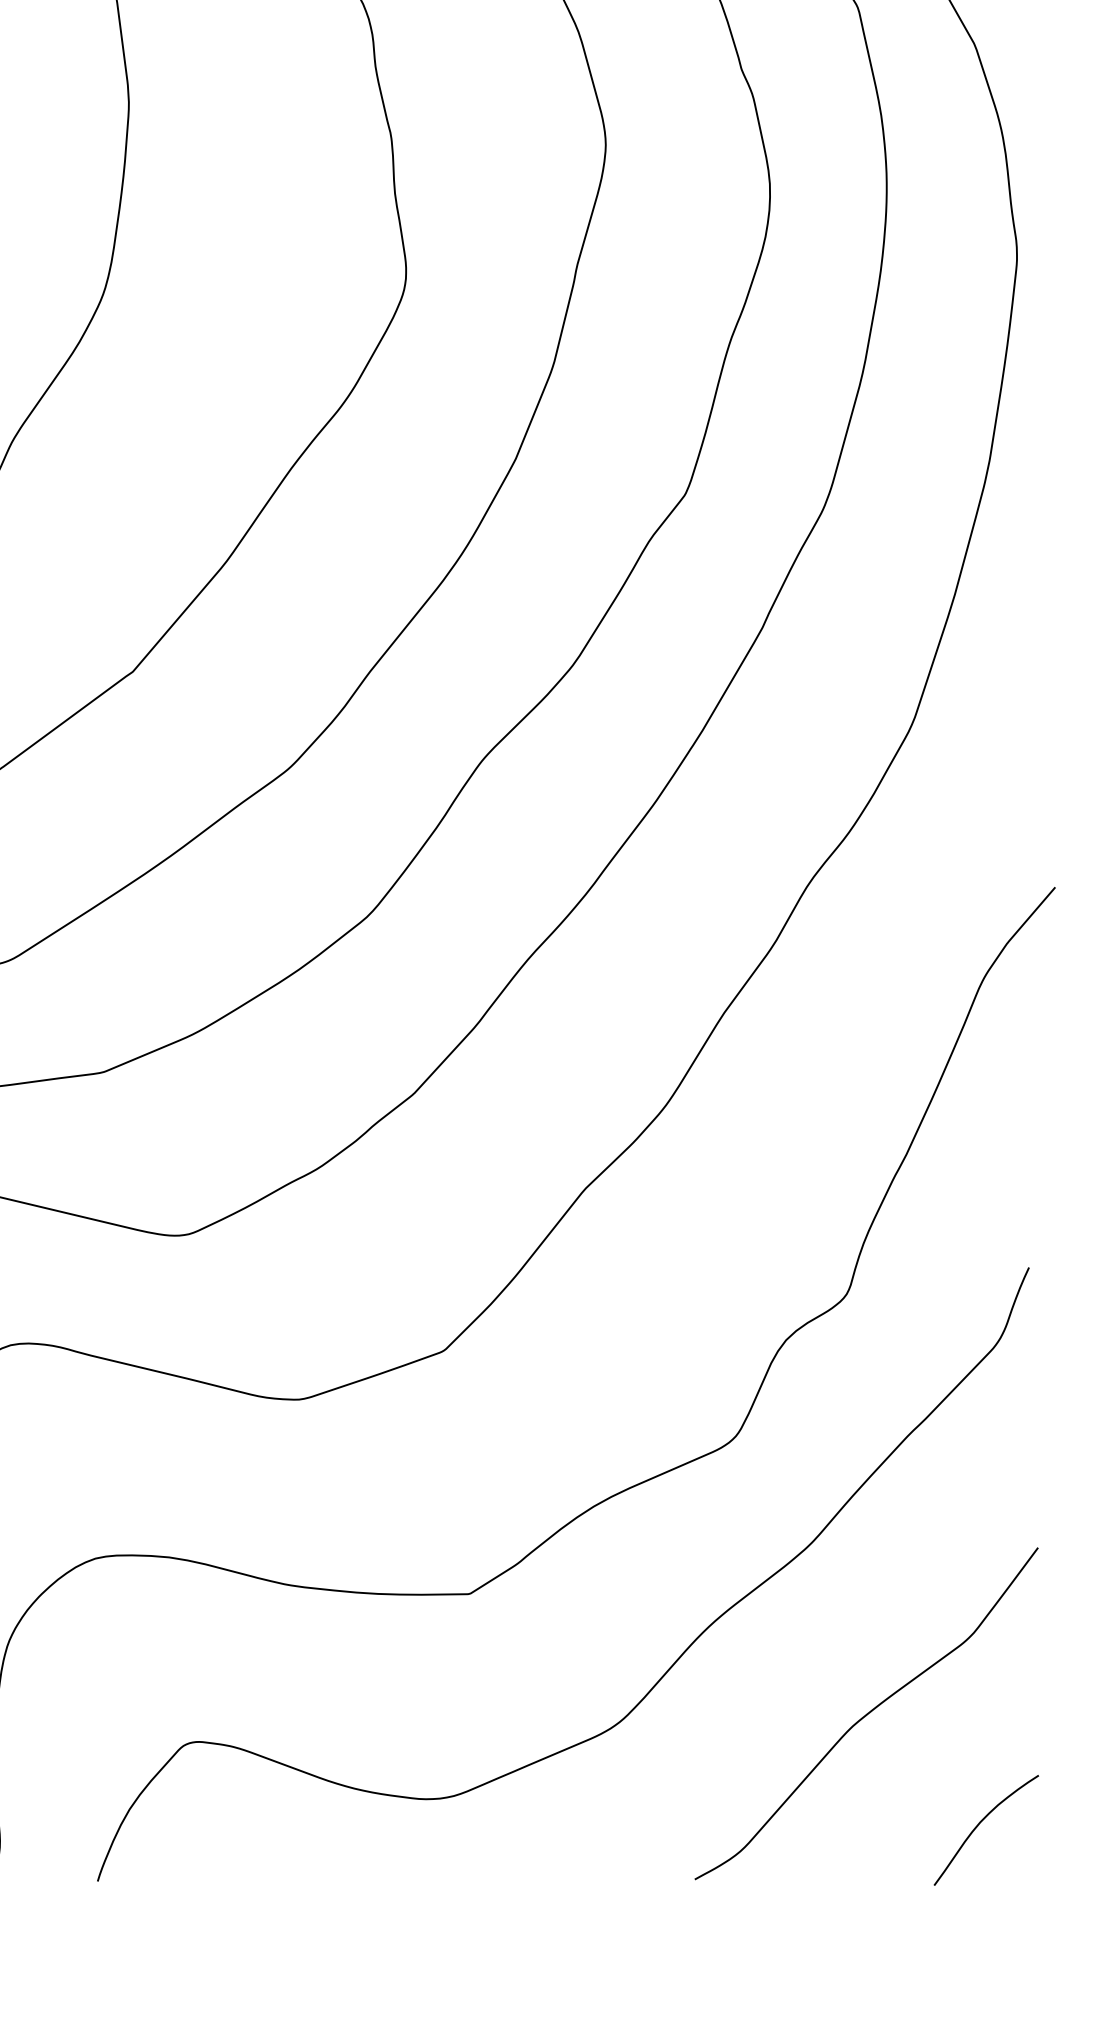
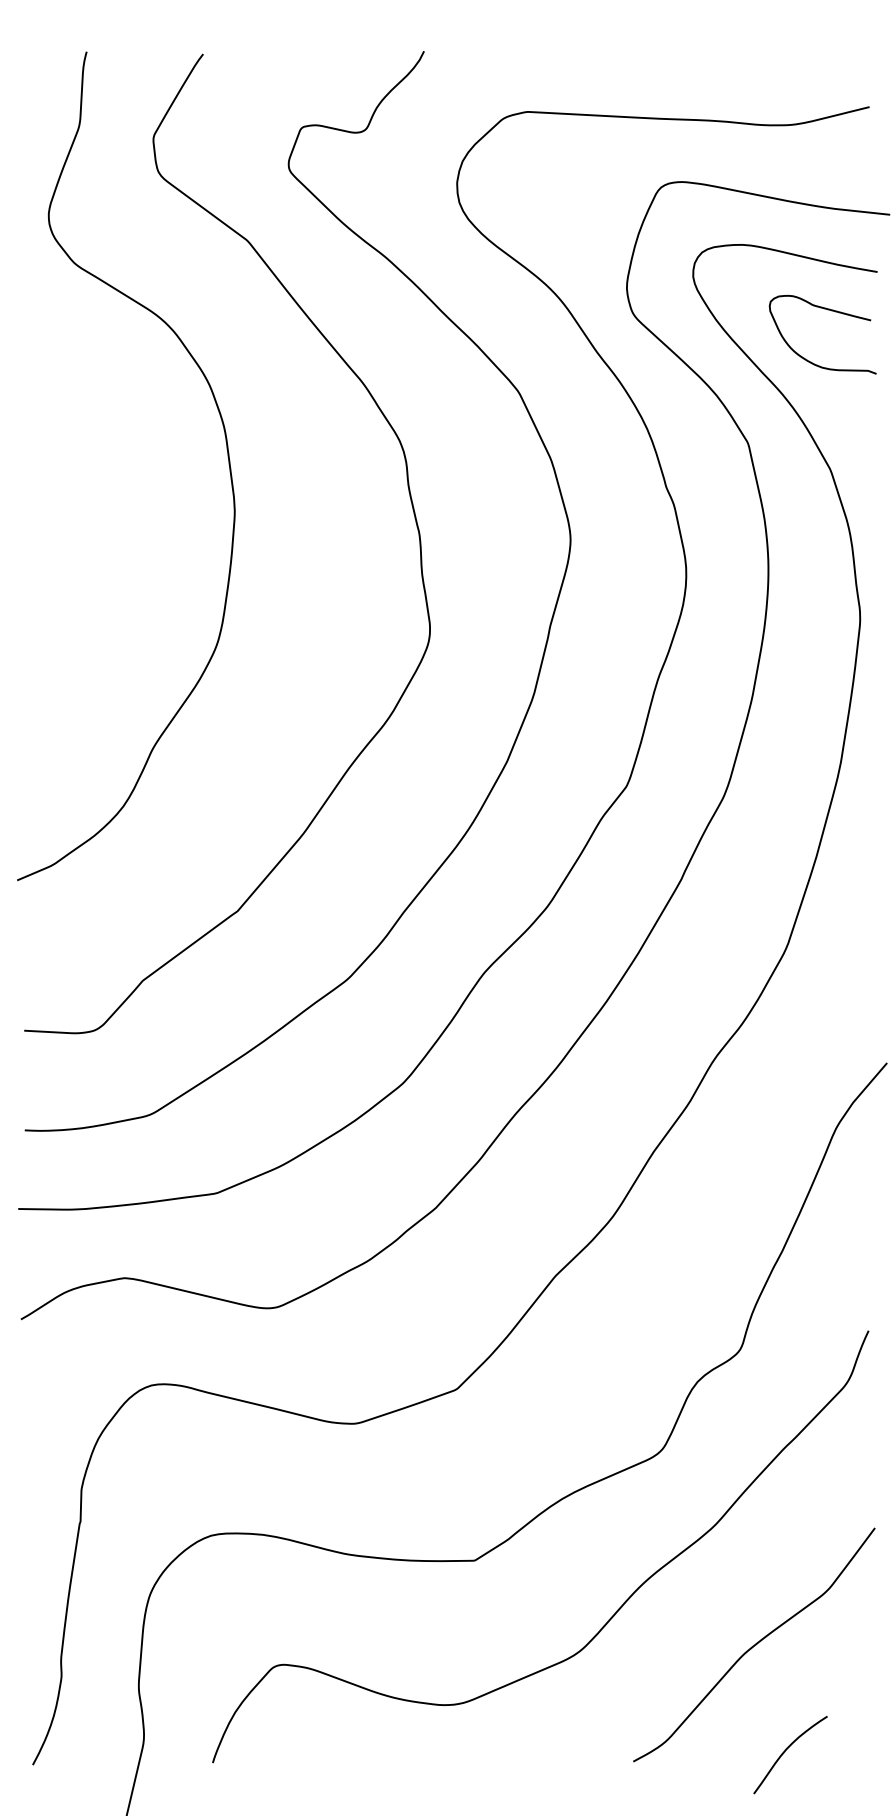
curve: (977, 1828) -> (784, 1753), moved

